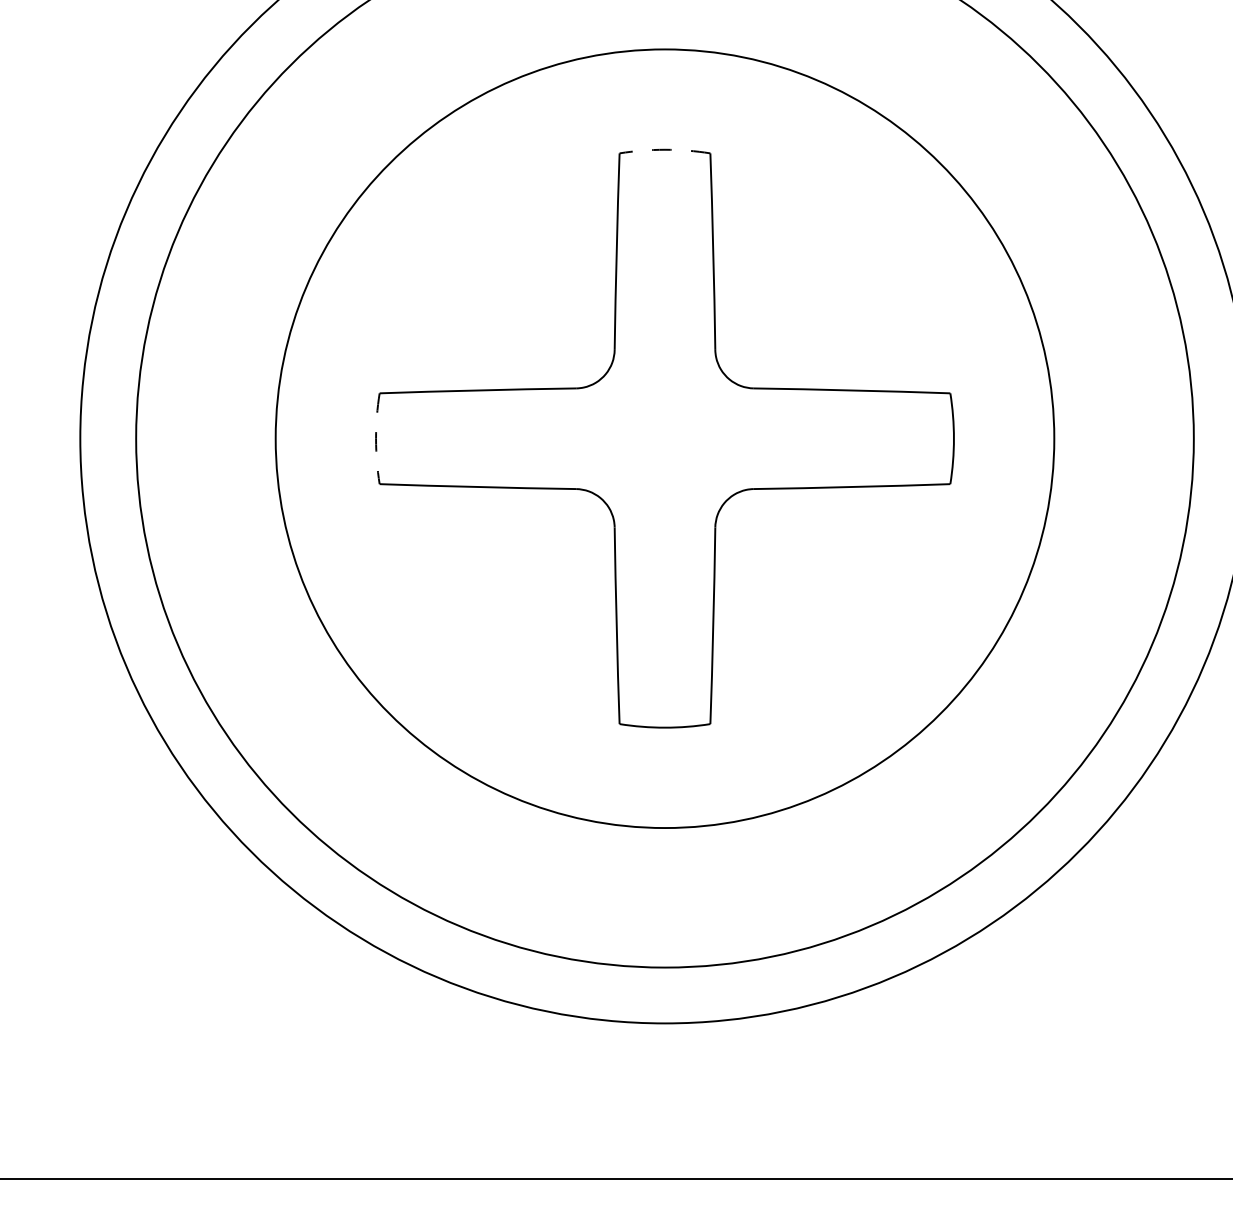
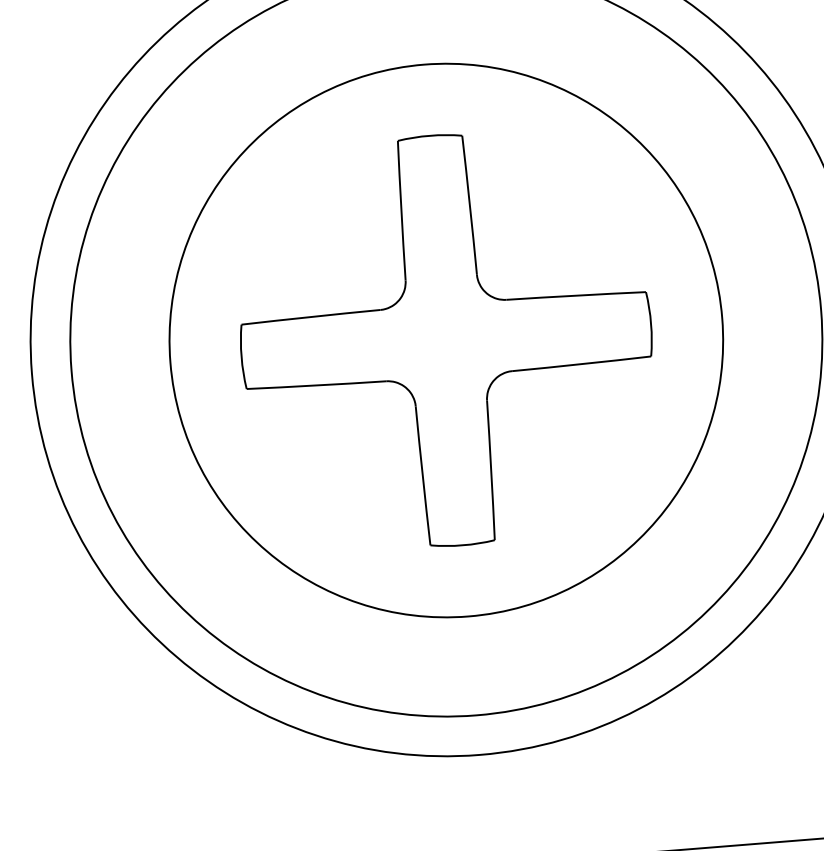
arc: (665, 149) -> (430, 135), dashed -> solid
arc: (376, 438) -> (241, 356), dashed -> solid

